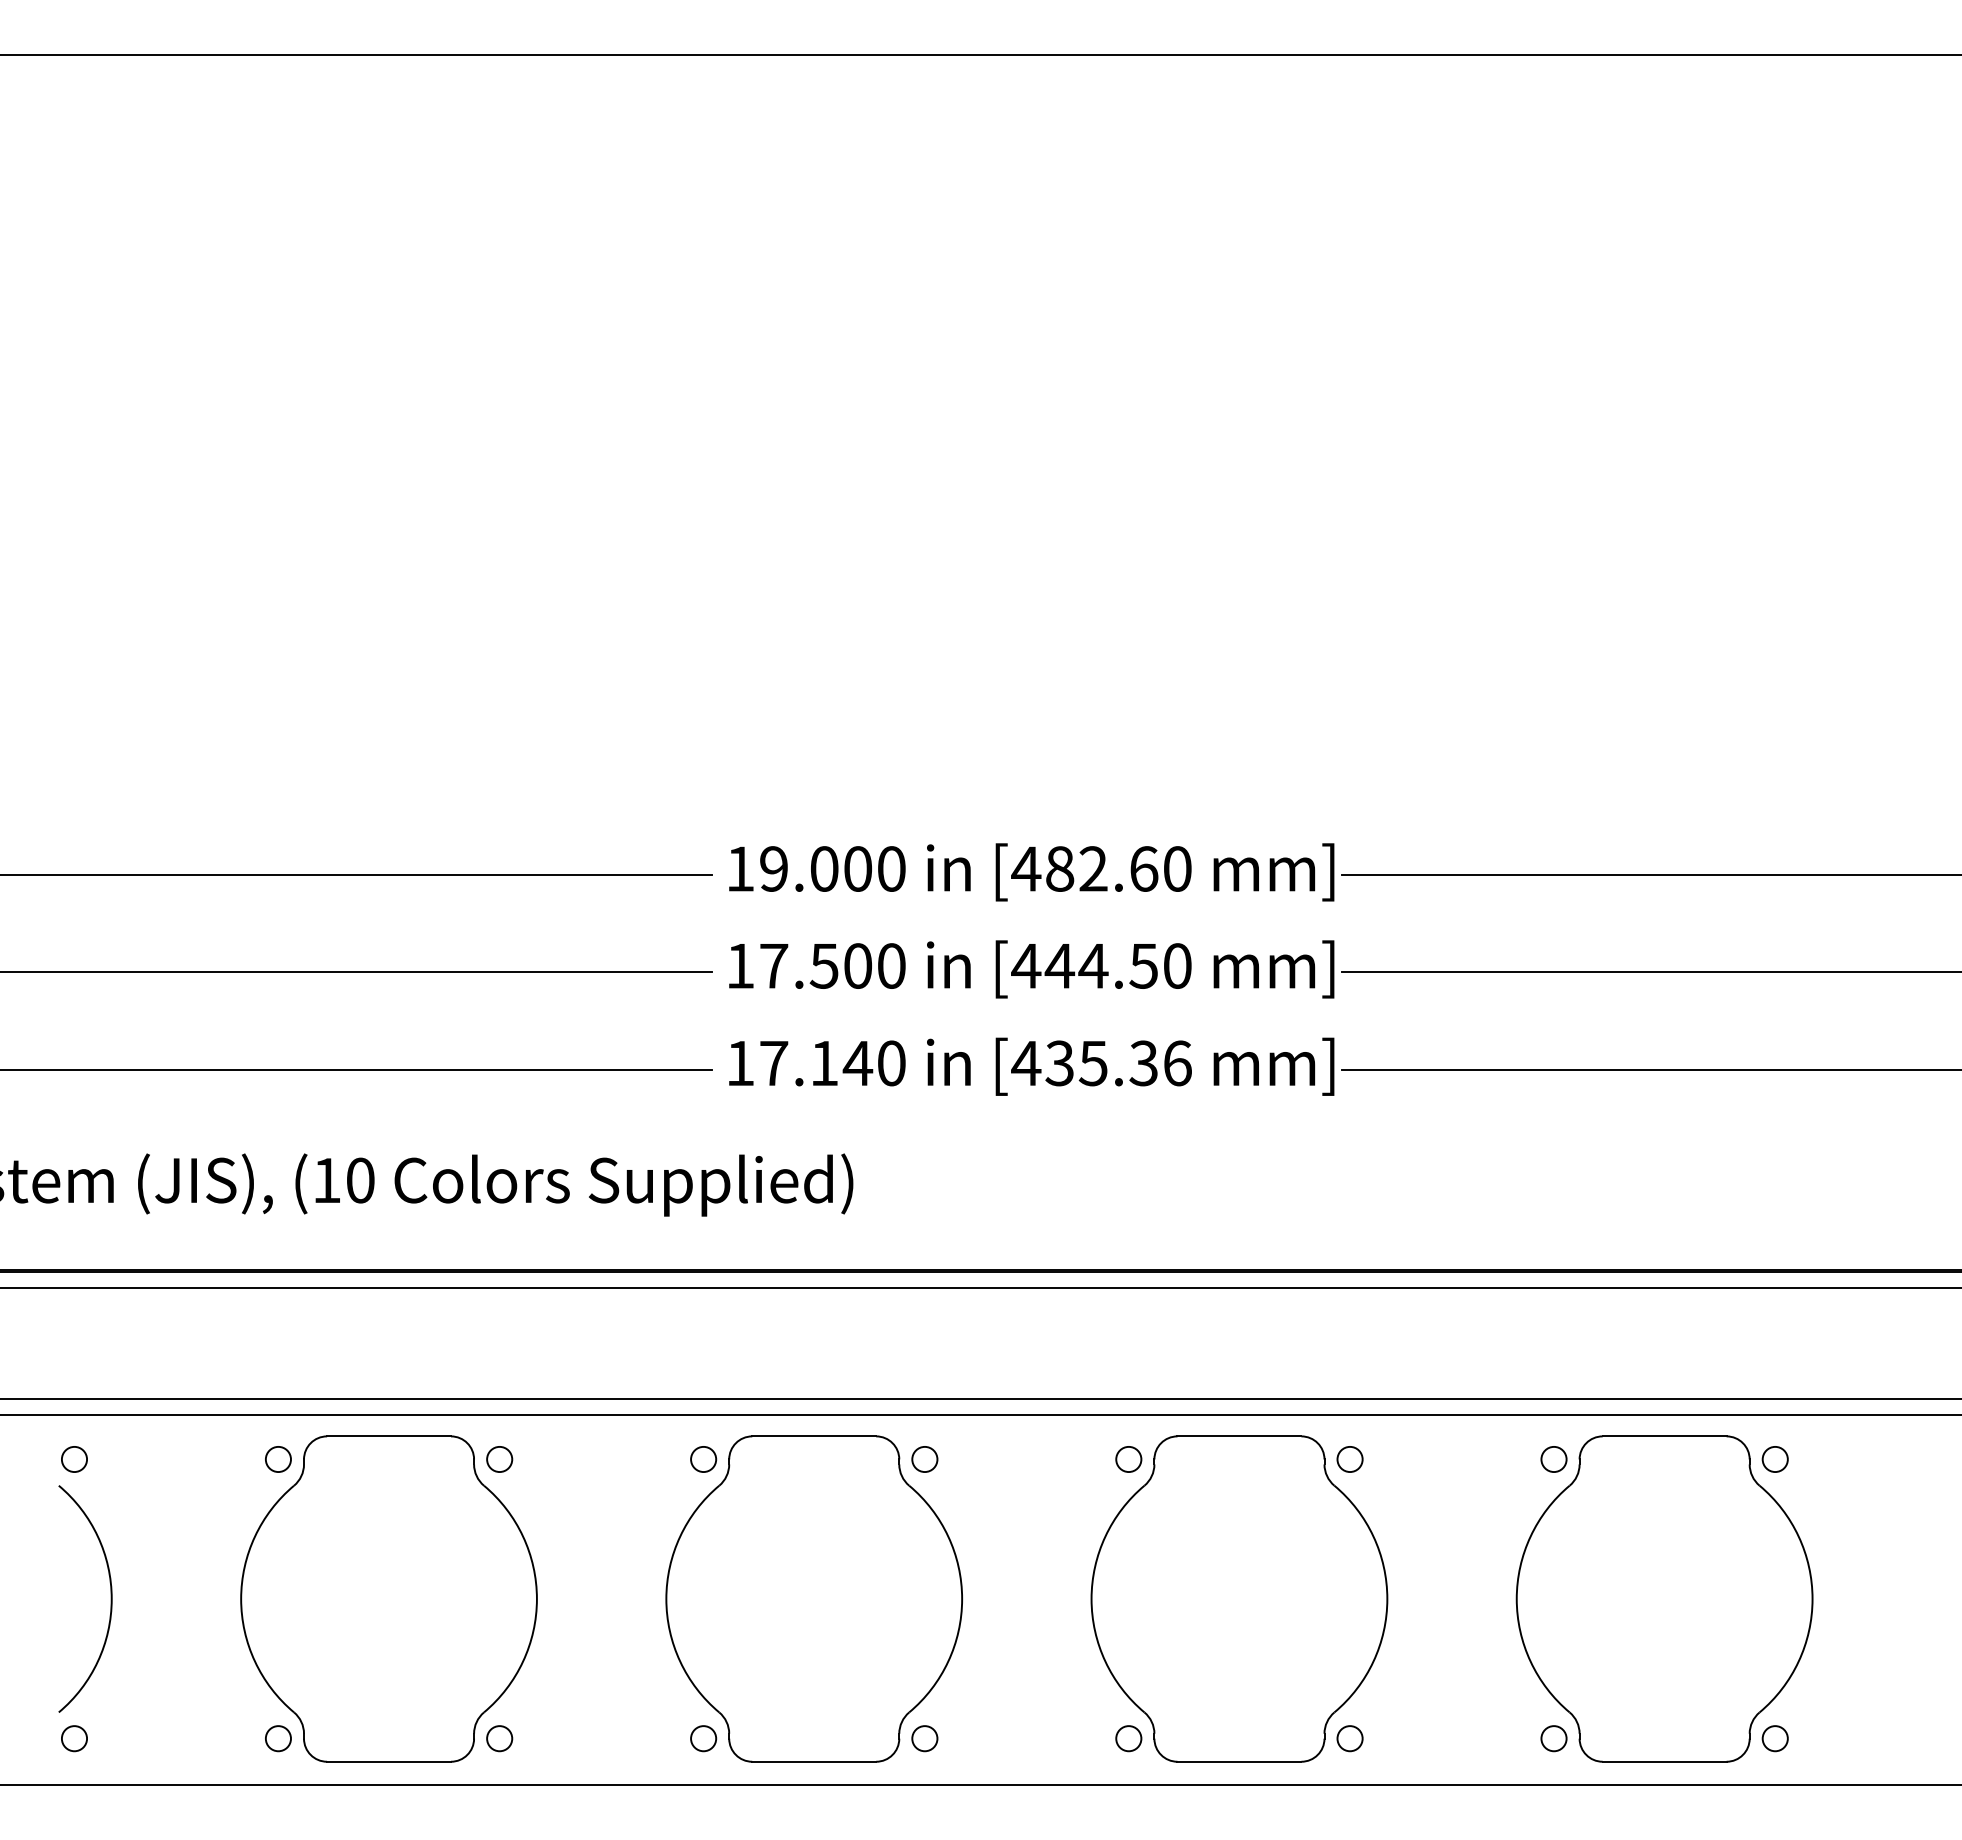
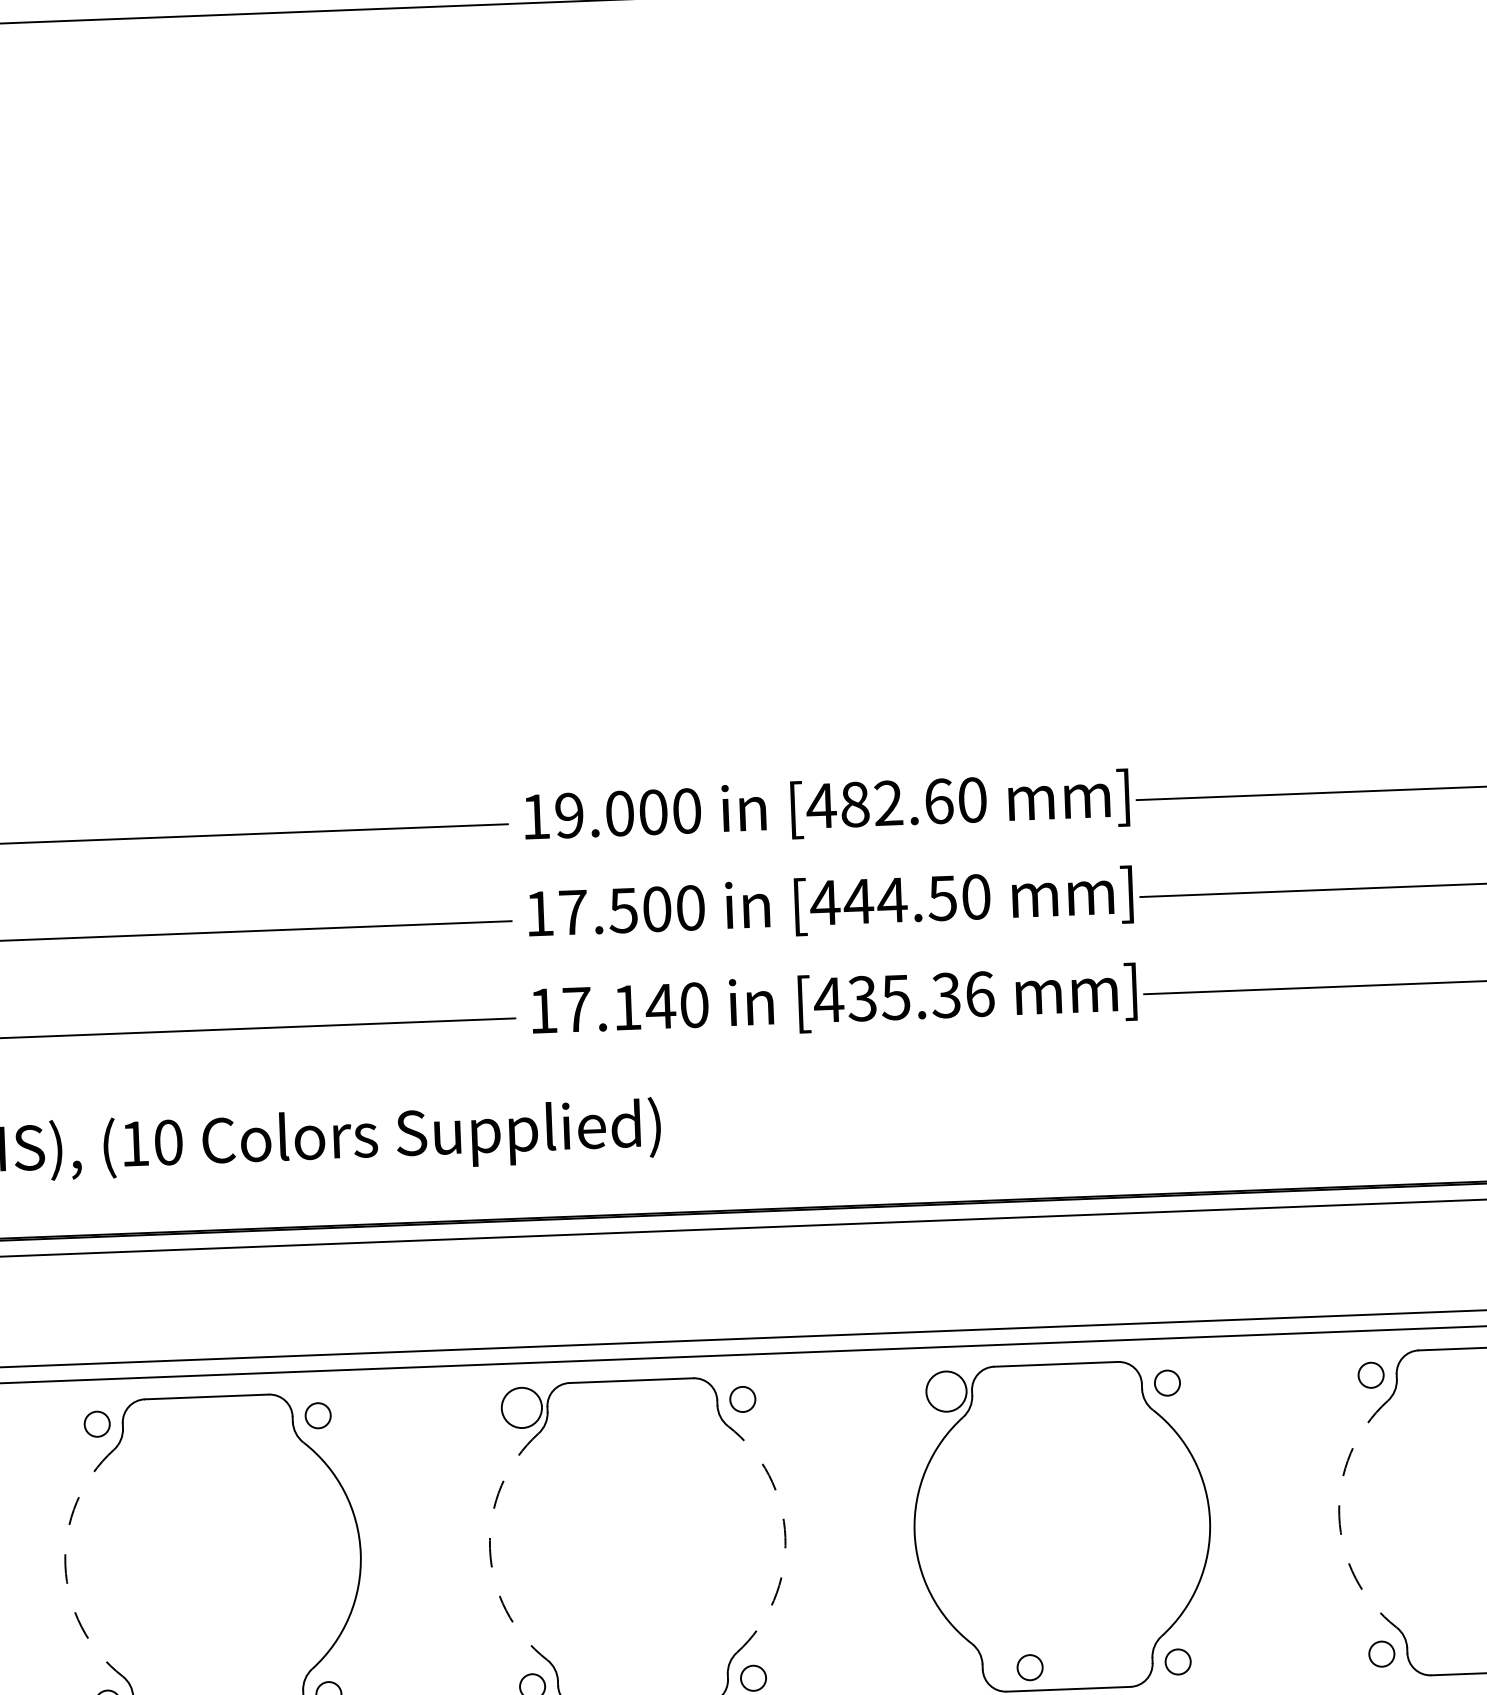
circle: (703, 1459) -> (521, 1407), size x1.6
circle: (1128, 1459) -> (946, 1391), size x1.6
arc: (241, 1599) -> (65, 1565), solid -> dashed
arc: (666, 1599) -> (490, 1549), solid -> dashed
arc: (962, 1599) -> (785, 1537), solid -> dashed
arc: (1516, 1599) -> (1339, 1516), solid -> dashed
circle: (1128, 1738) -> (1029, 1667), moved

